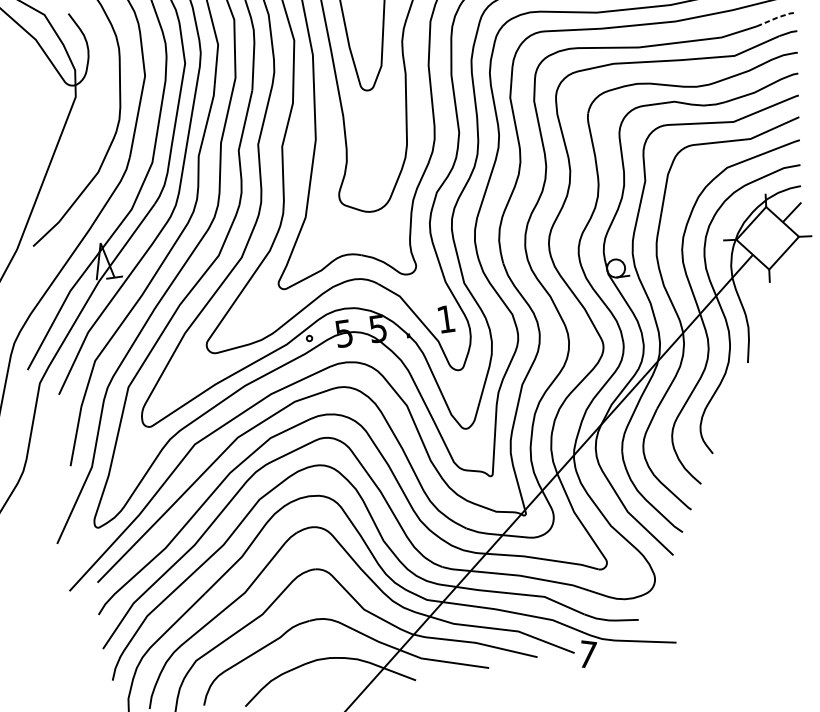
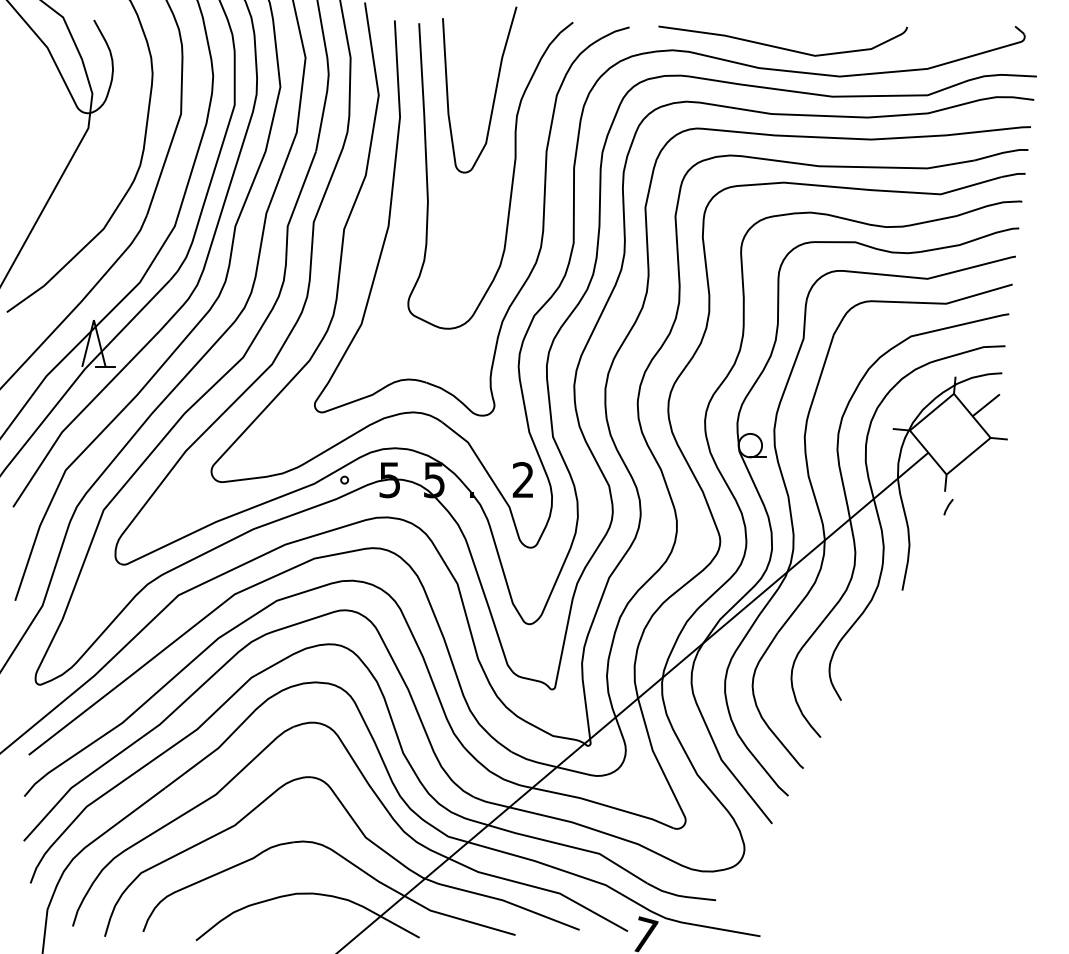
line: (777, 18) -> (1002, 153), dashed -> solid
line: (774, 294) -> (948, 507), added
text: (445, 318) -> (522, 479), 1 -> 2

